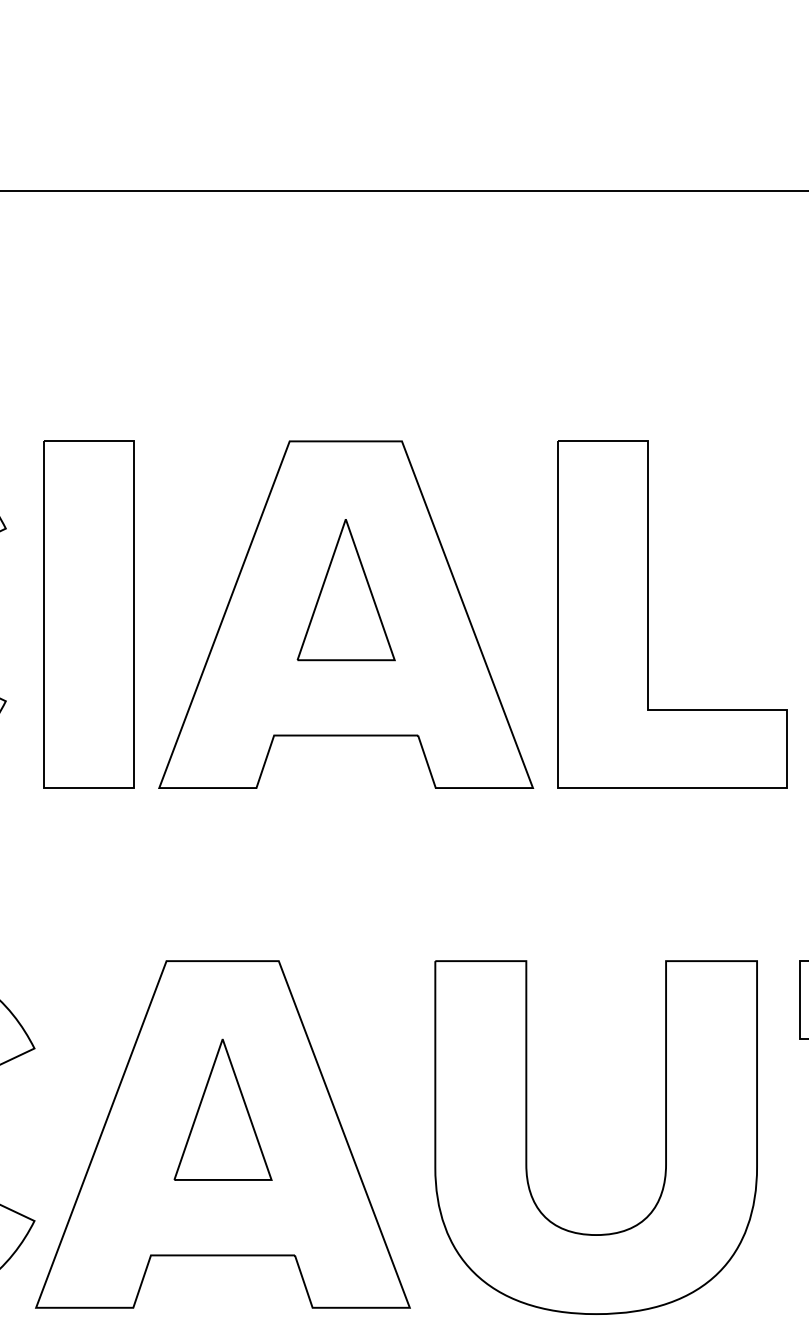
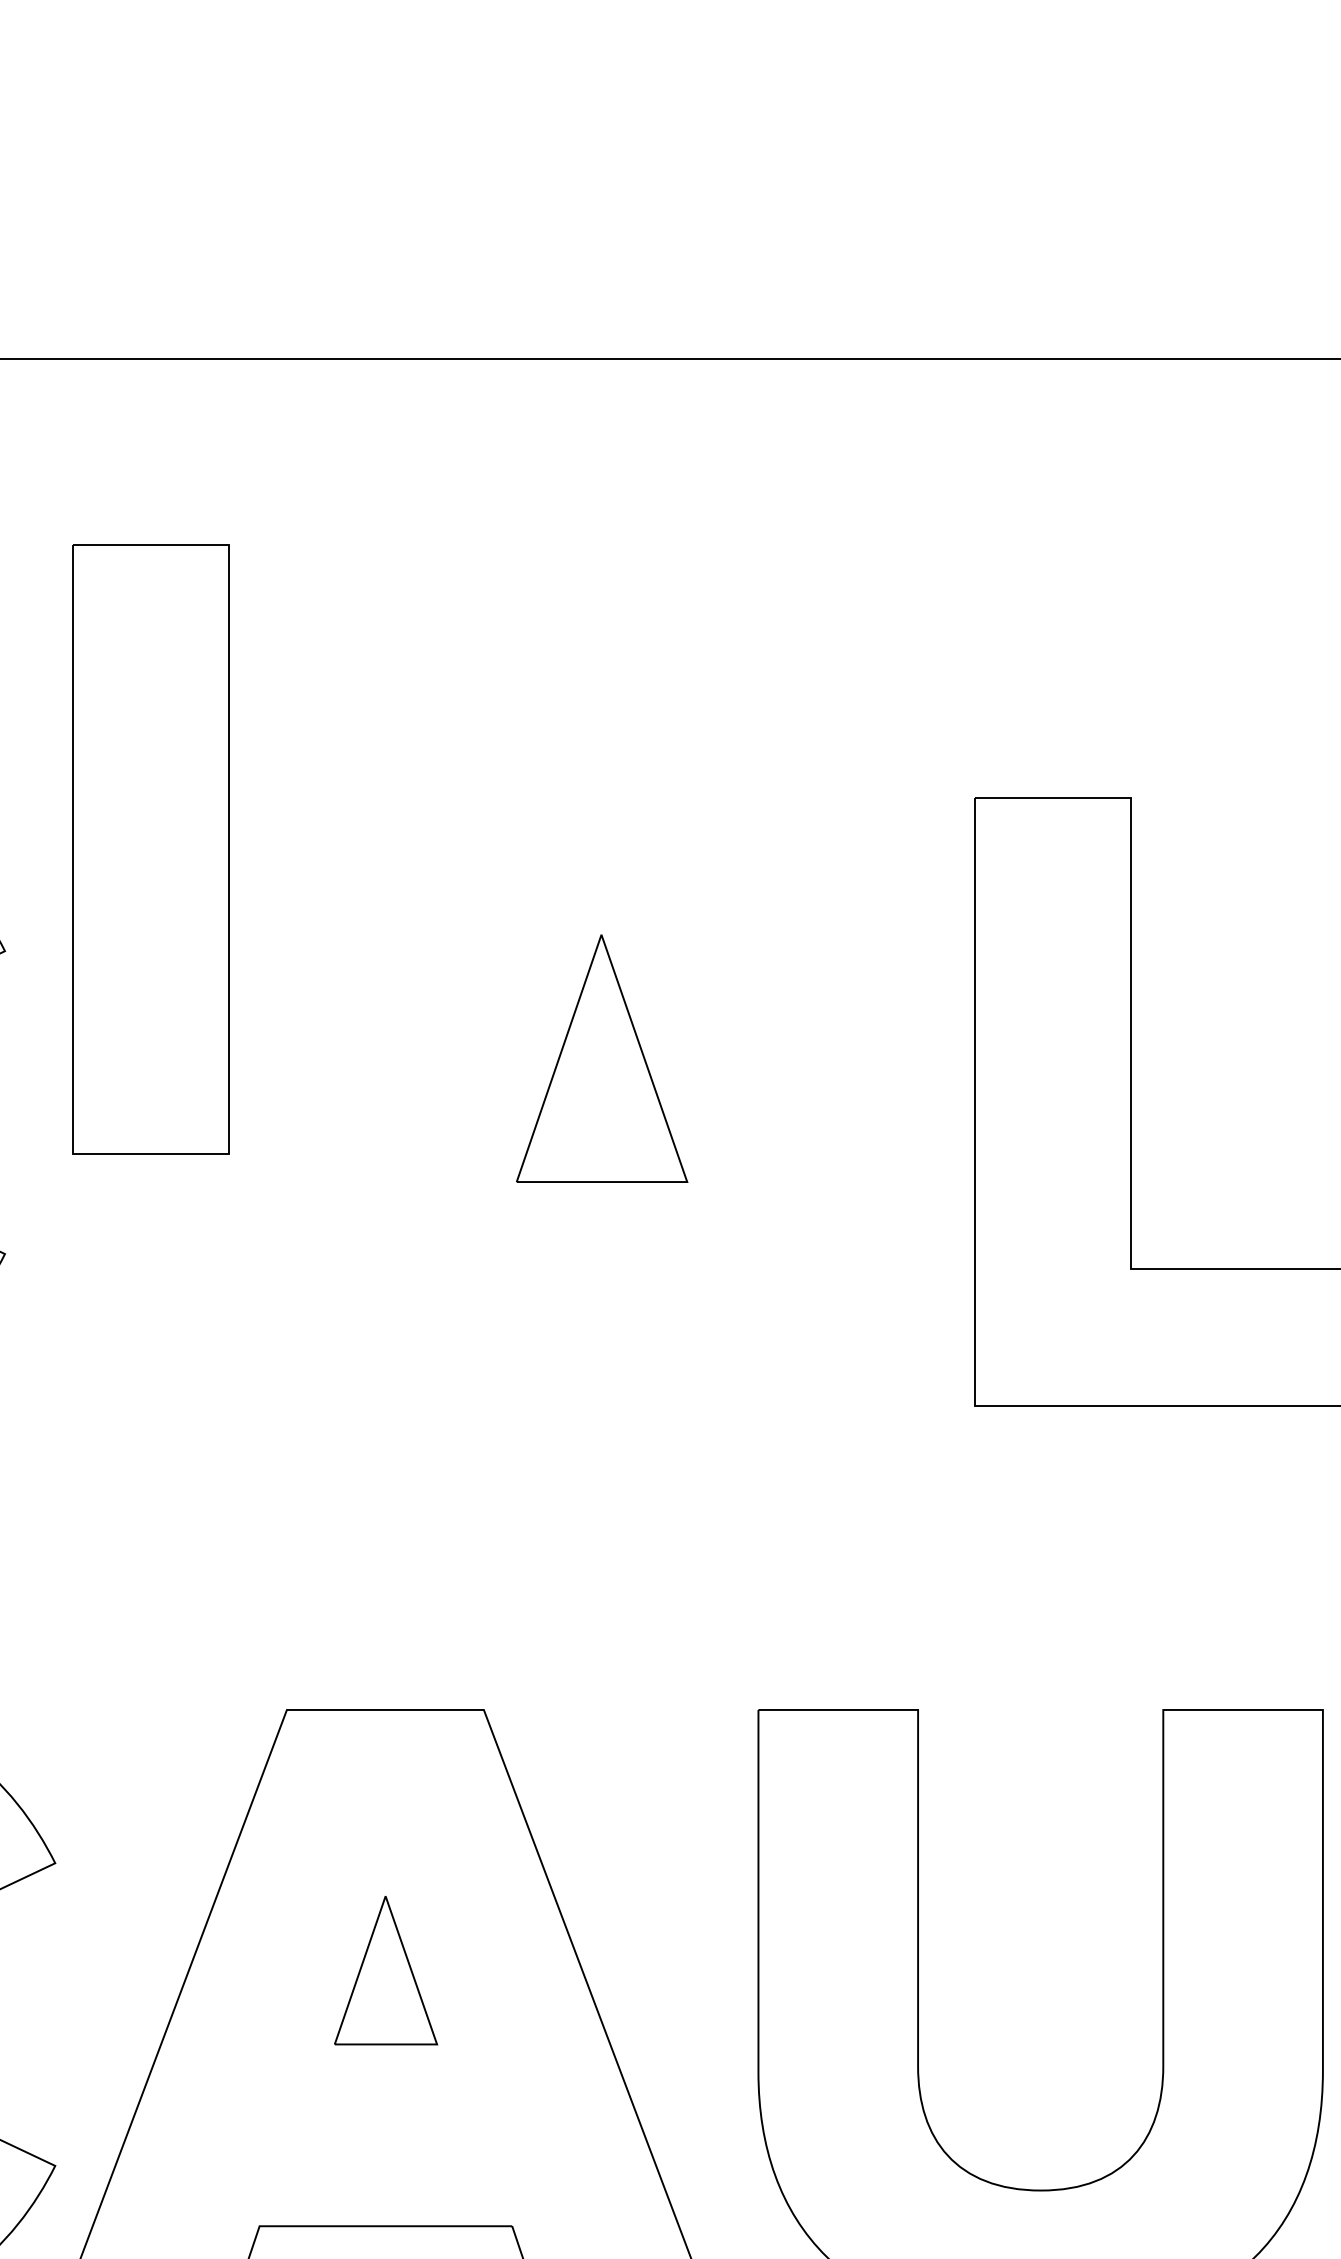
part: (88, 614) -> (149, 849), moved
part: (346, 614) -> (602, 1101), removed
part: (222, 1109) -> (385, 1970), size x0.6

